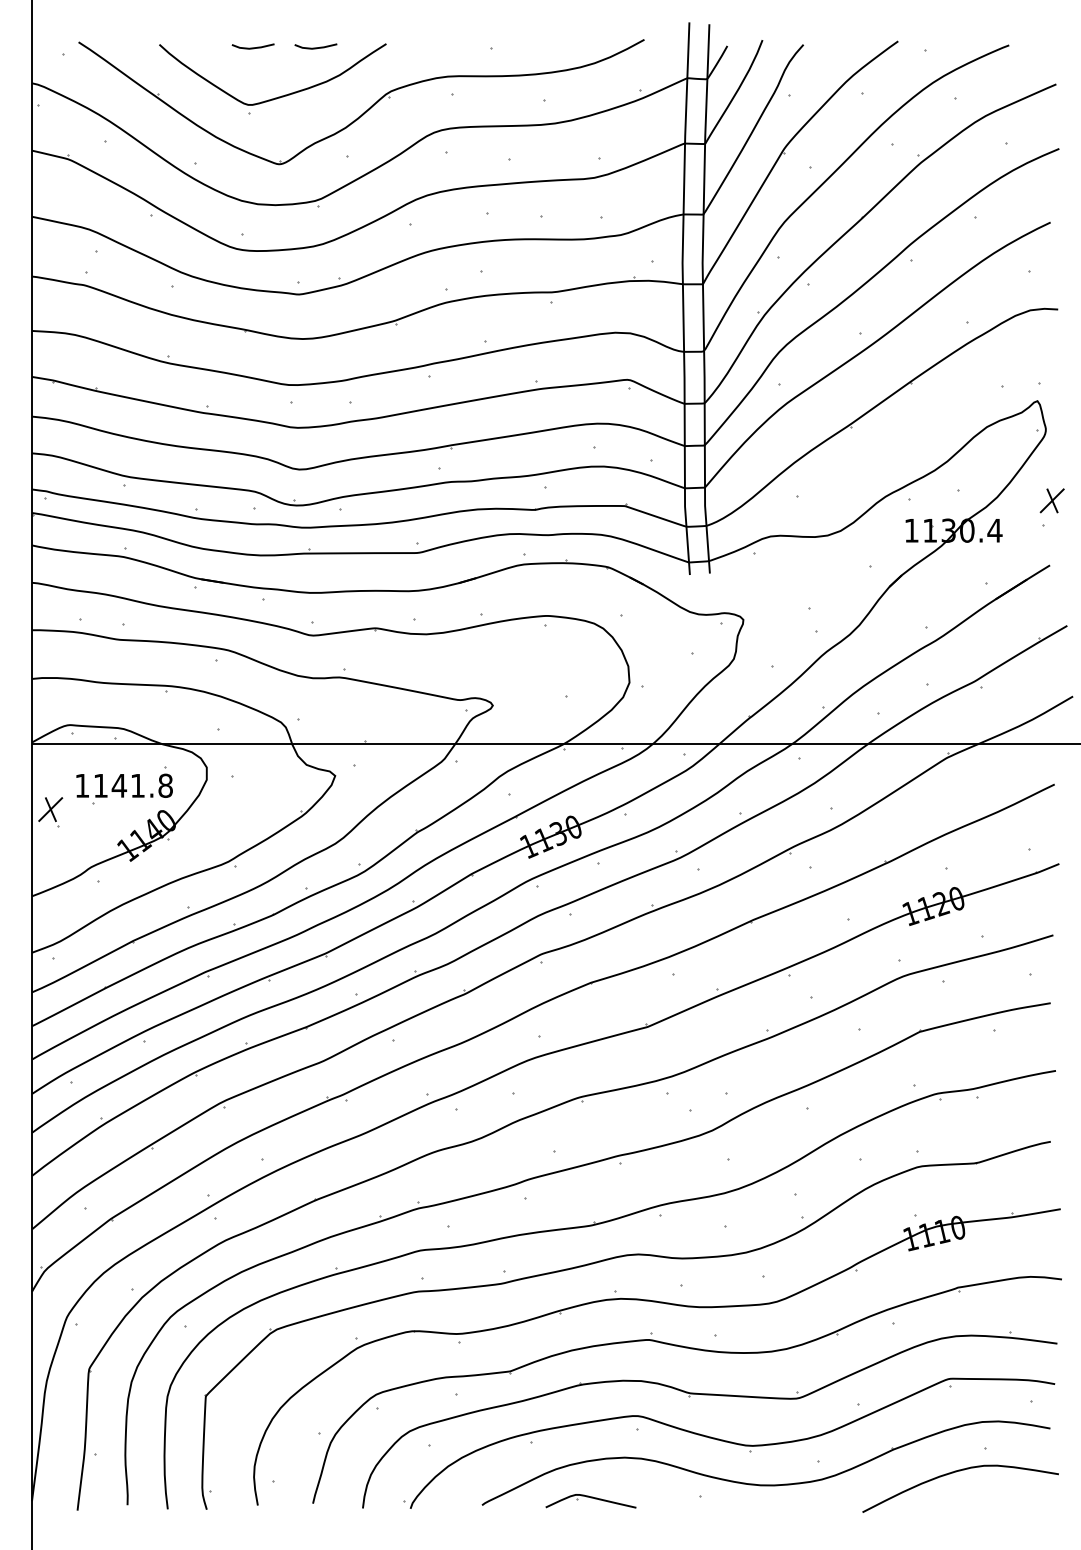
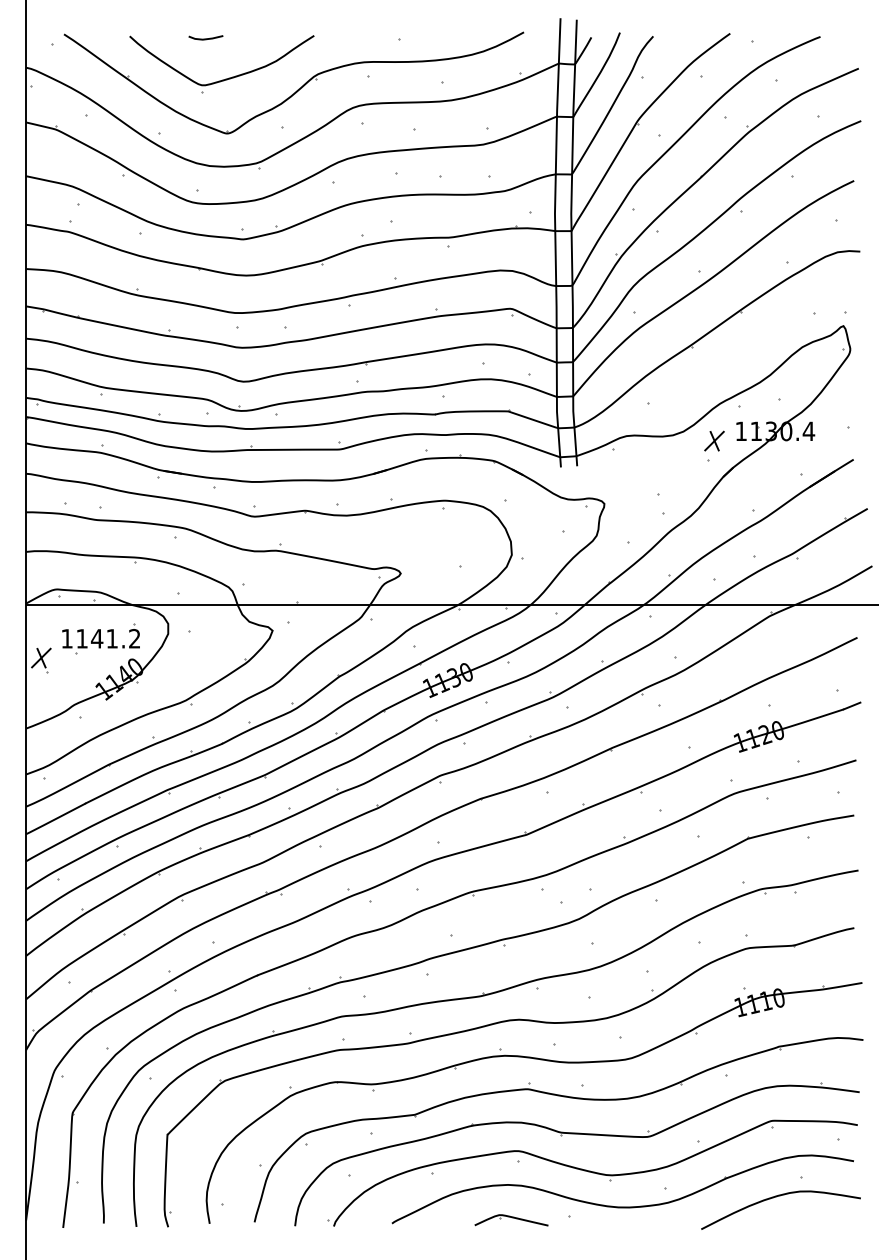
line: (315, 47) -> (256, 38), removed
part: (1052, 500) -> (714, 440), moved
text: (165, 785) -> (134, 638), 1141.8 -> 1141.2
part: (590, 1501) -> (511, 1220), moved

